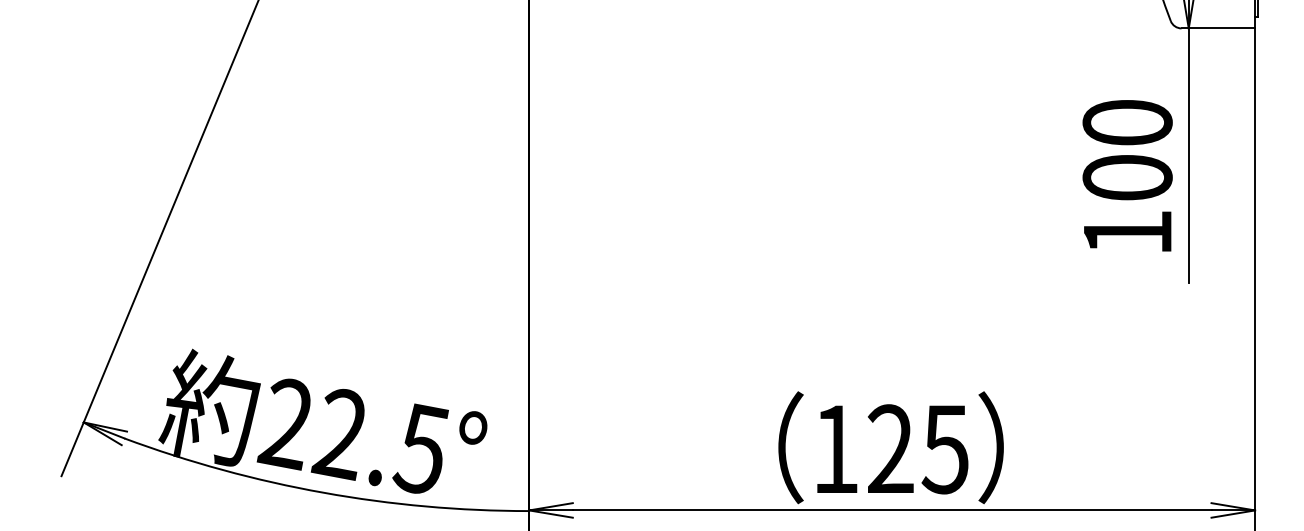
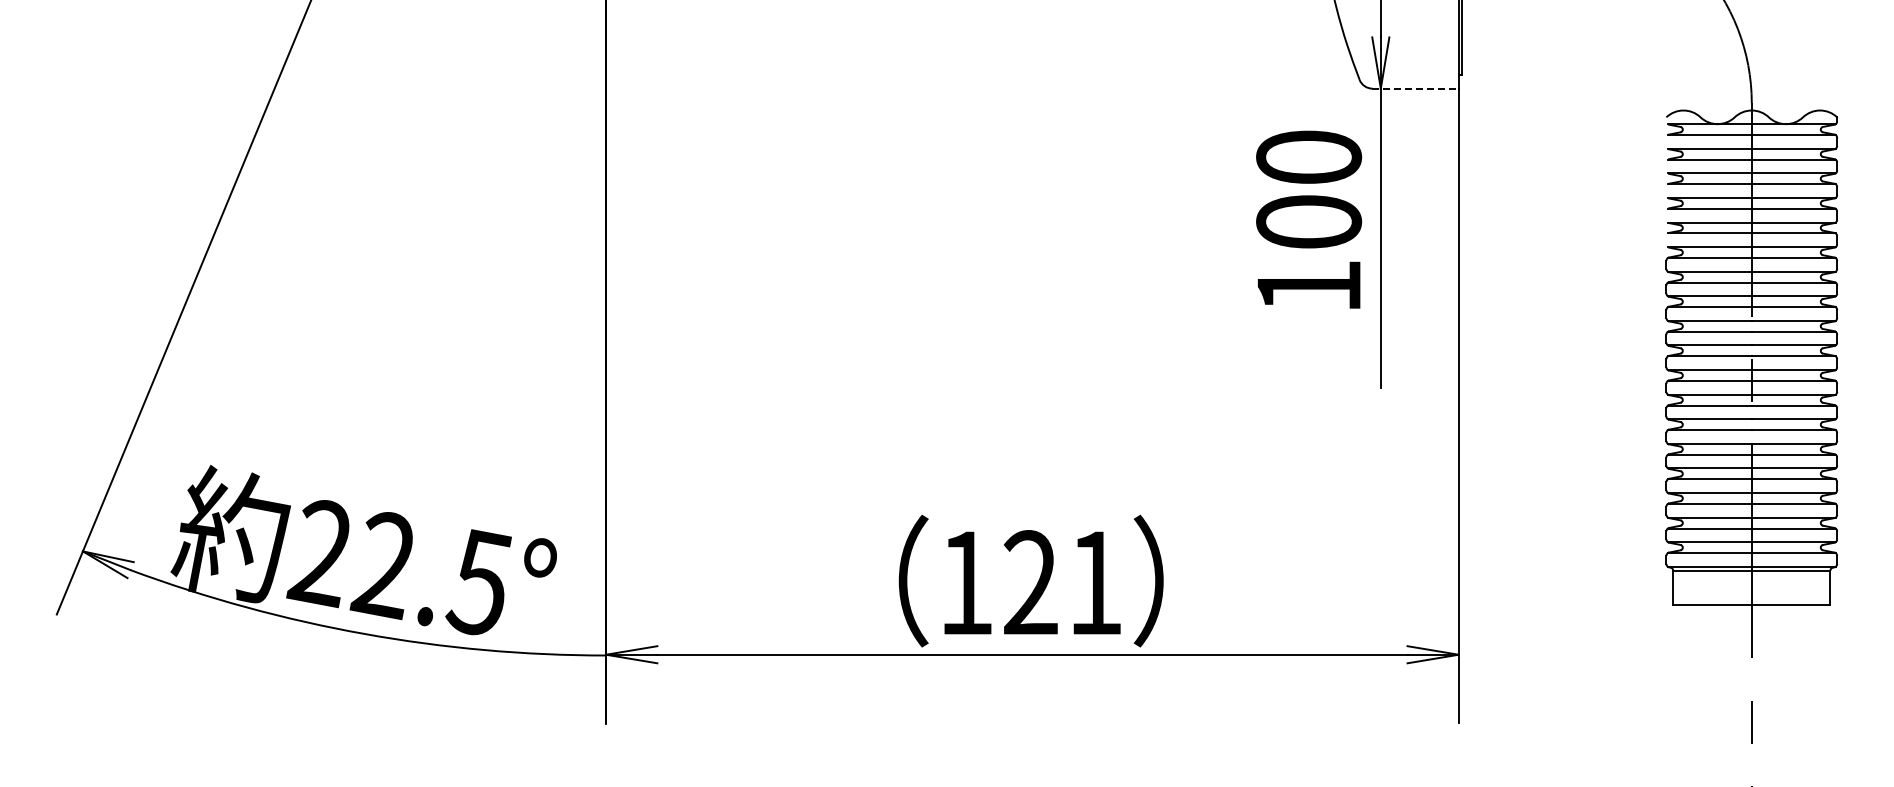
line: (1219, 28) -> (1416, 88), solid -> dashed
text: (1128, 175) -> (1309, 219), moved
text: (944, 449) -> (1093, 583), 125 -> 121

